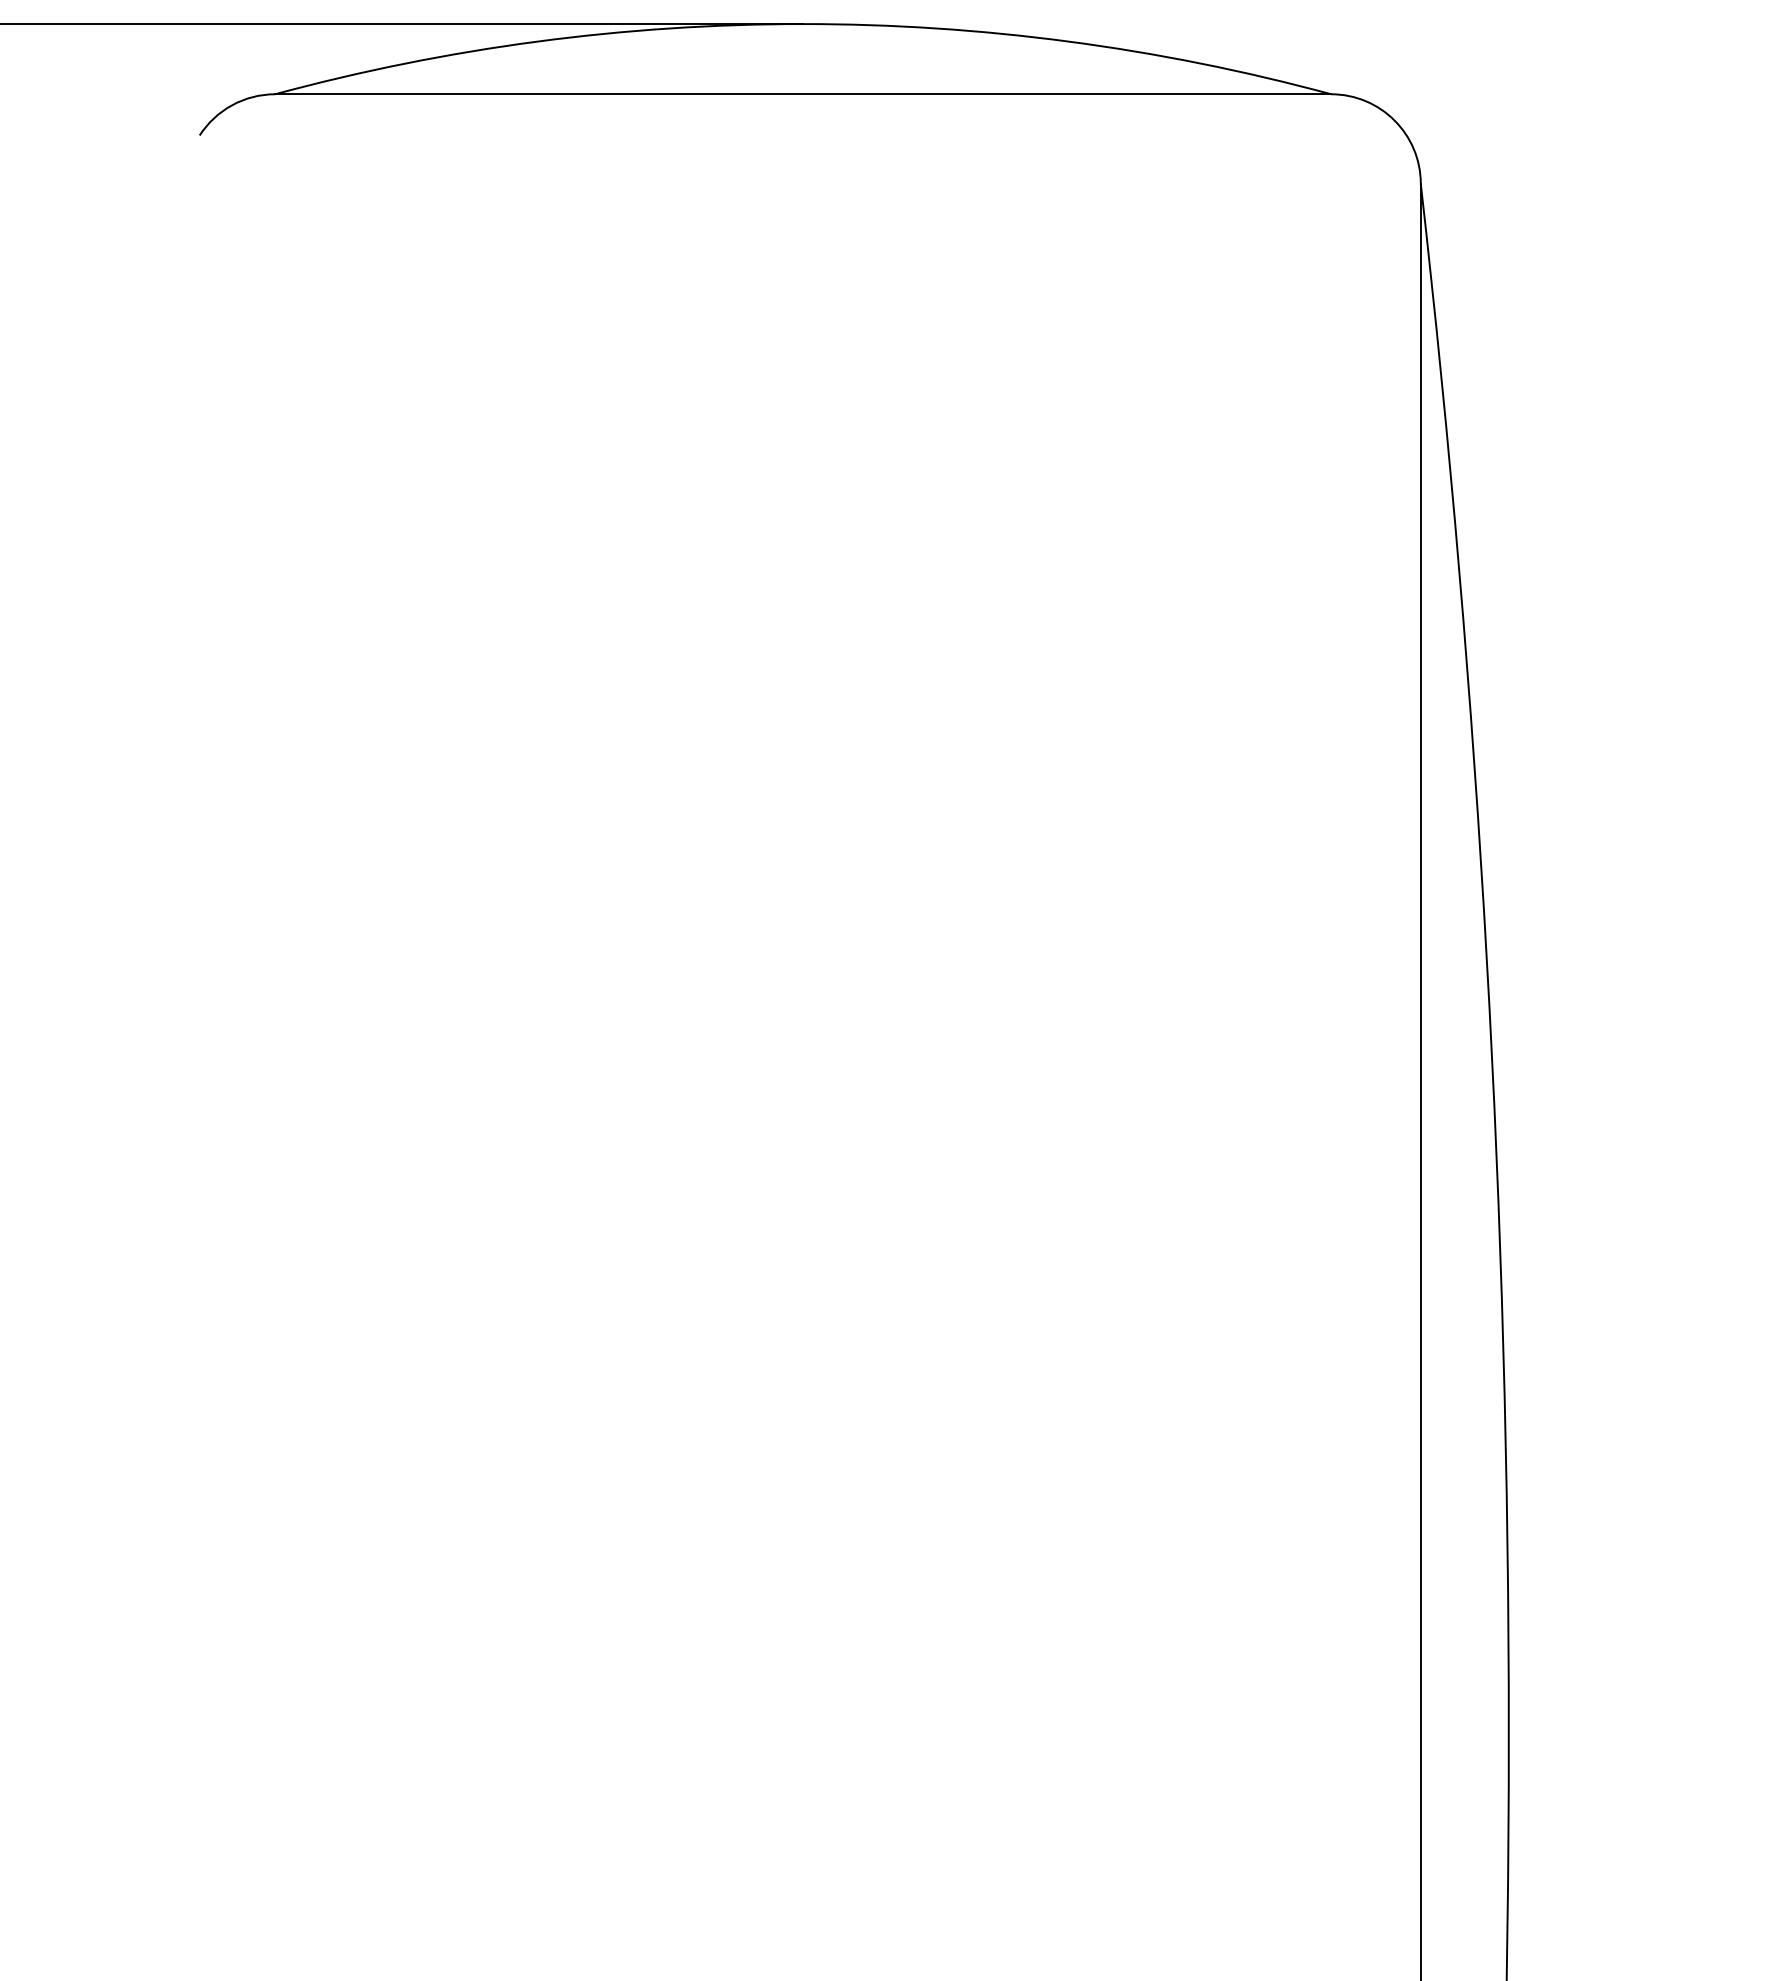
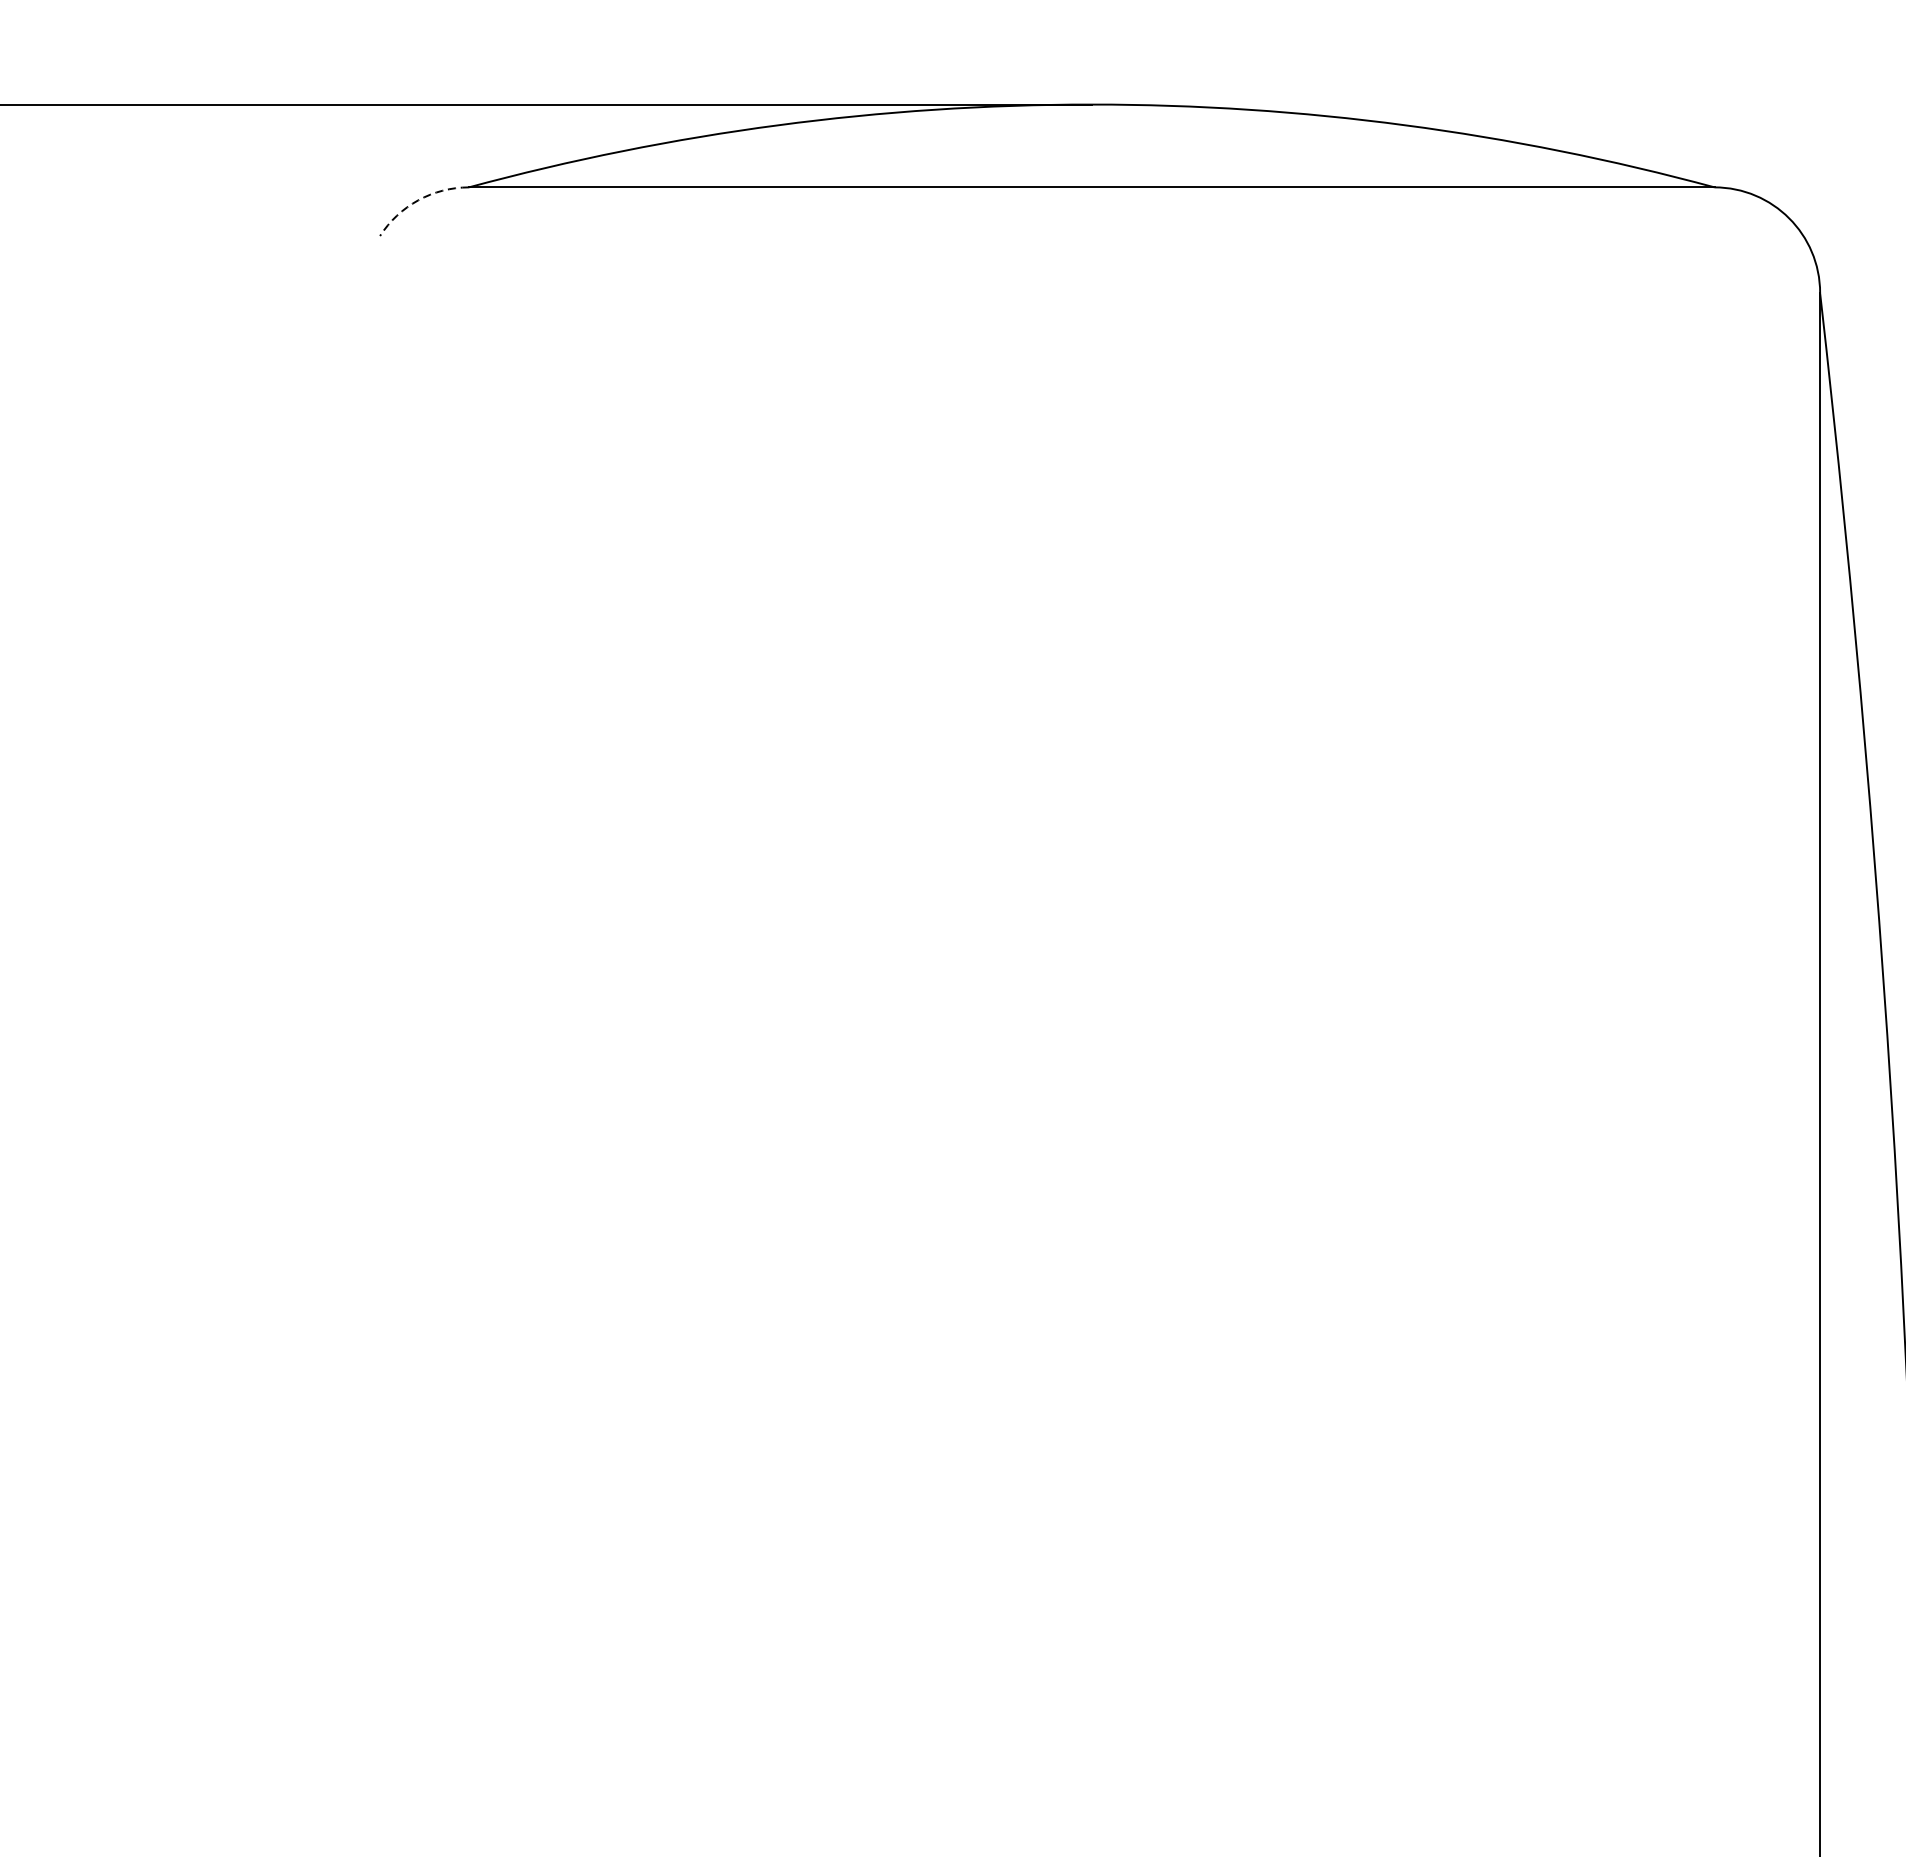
arc: (232, 105) -> (418, 200), solid -> dashed

